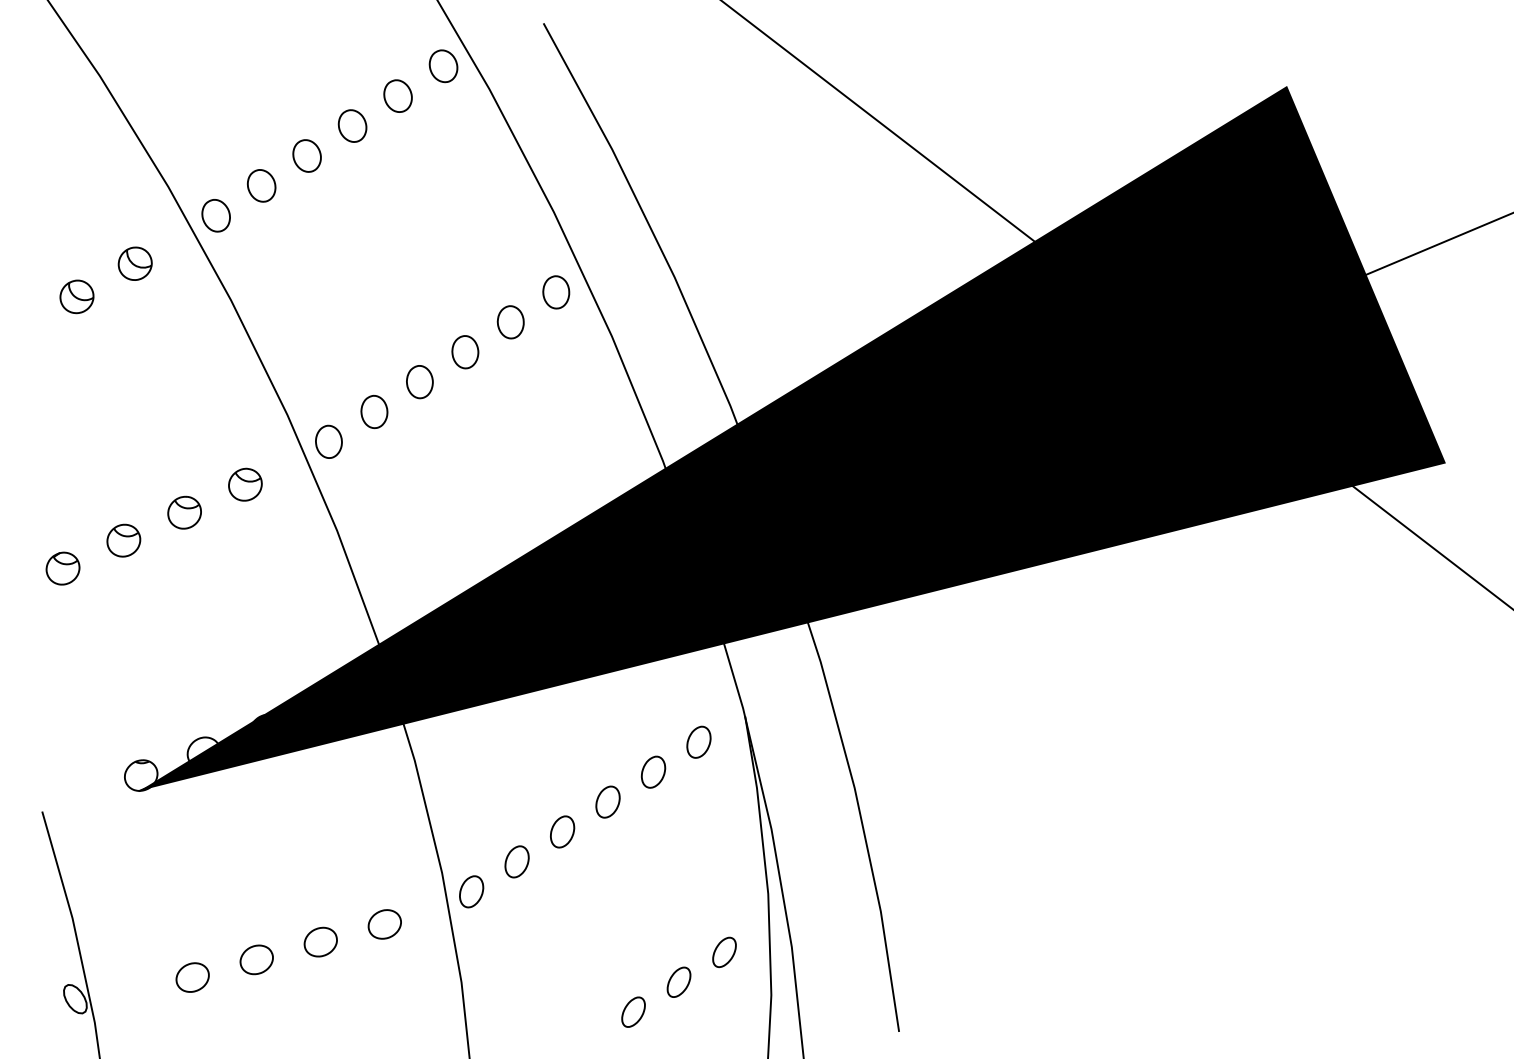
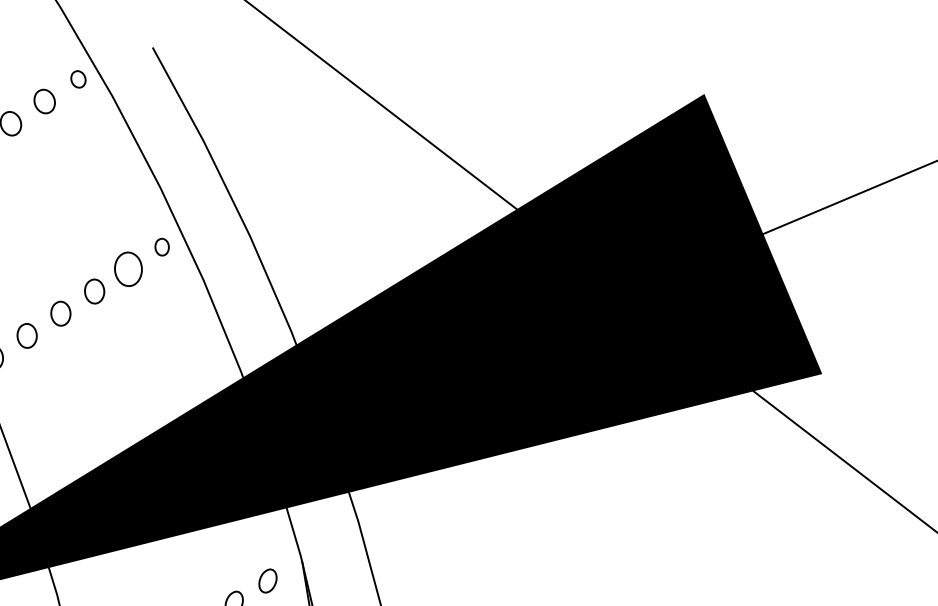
part: (443, 66) -> (78, 79), size x0.7
part: (556, 292) -> (162, 247), size x0.7
part: (510, 322) -> (128, 269), size x1.4

